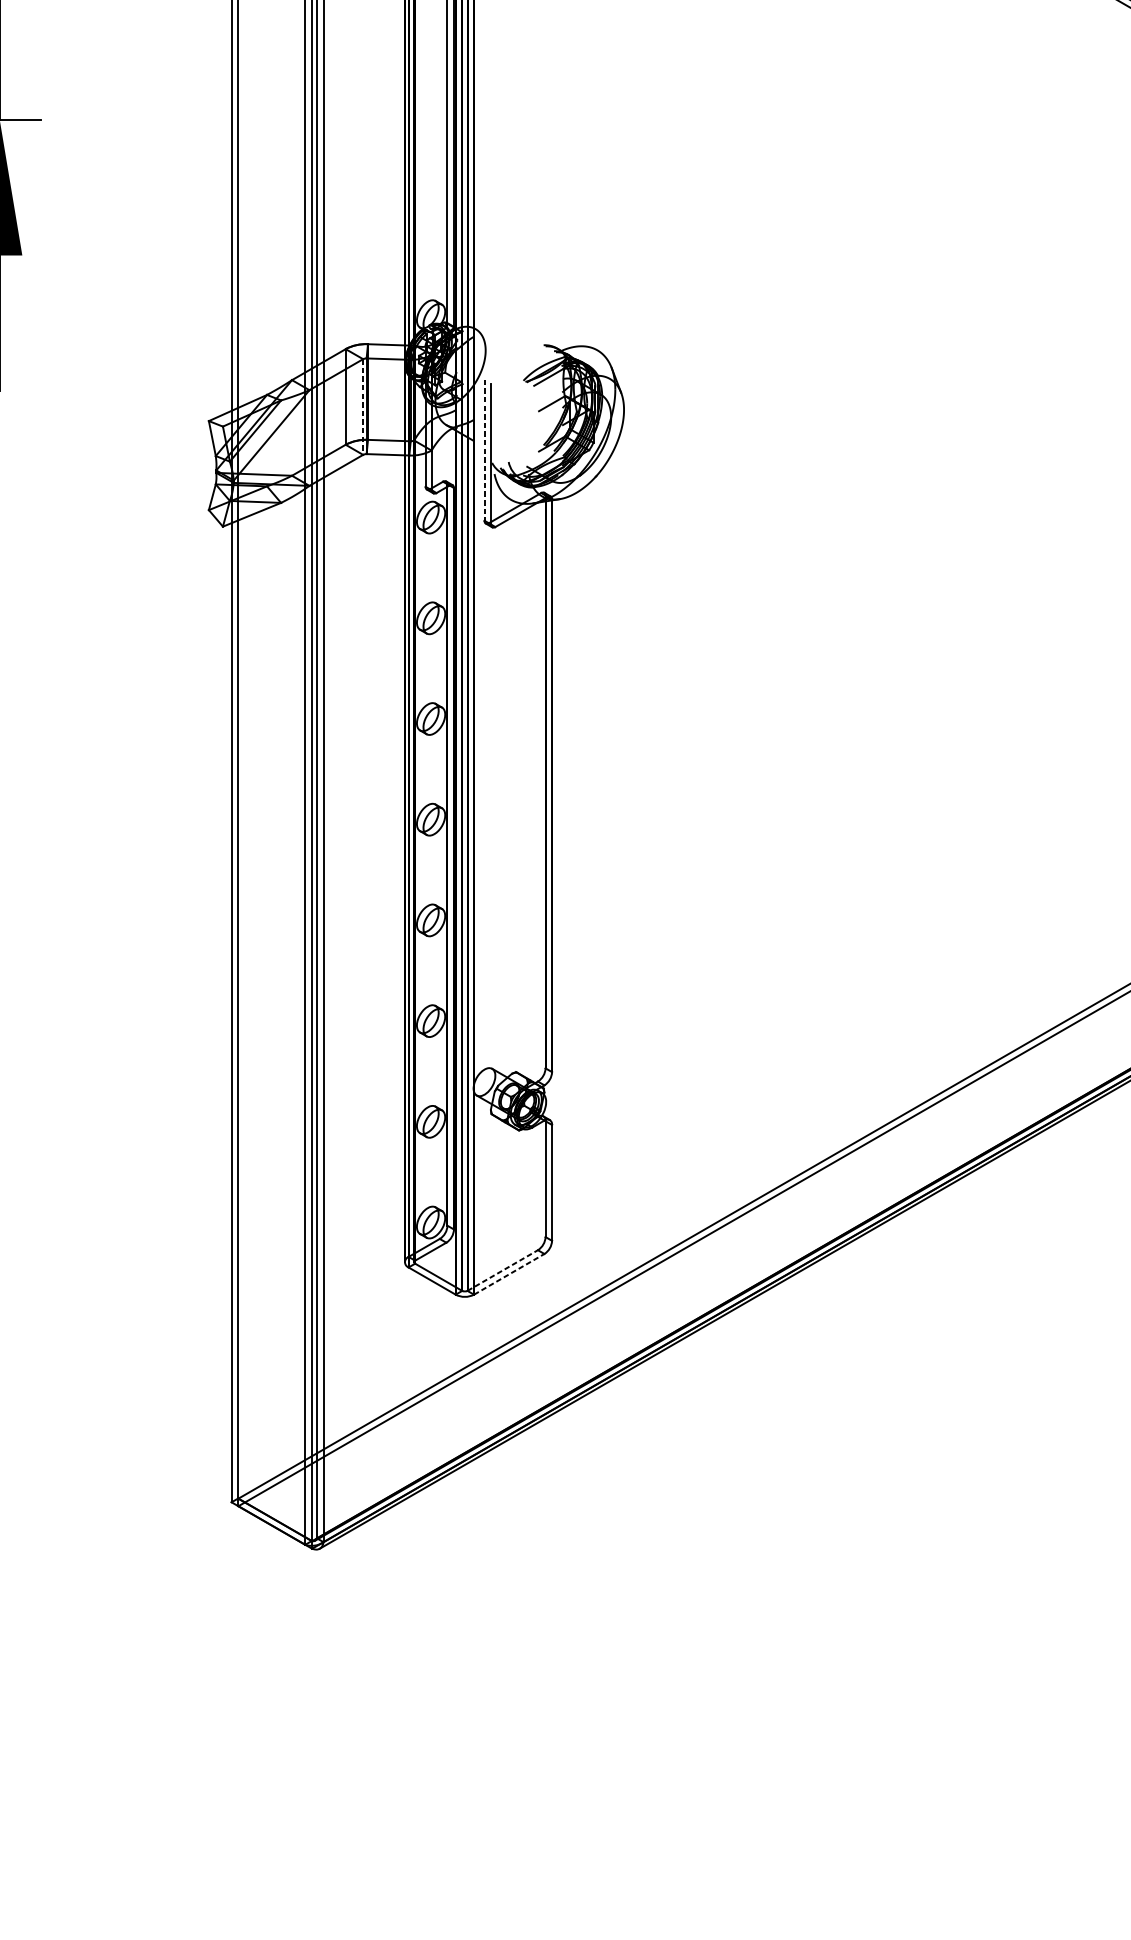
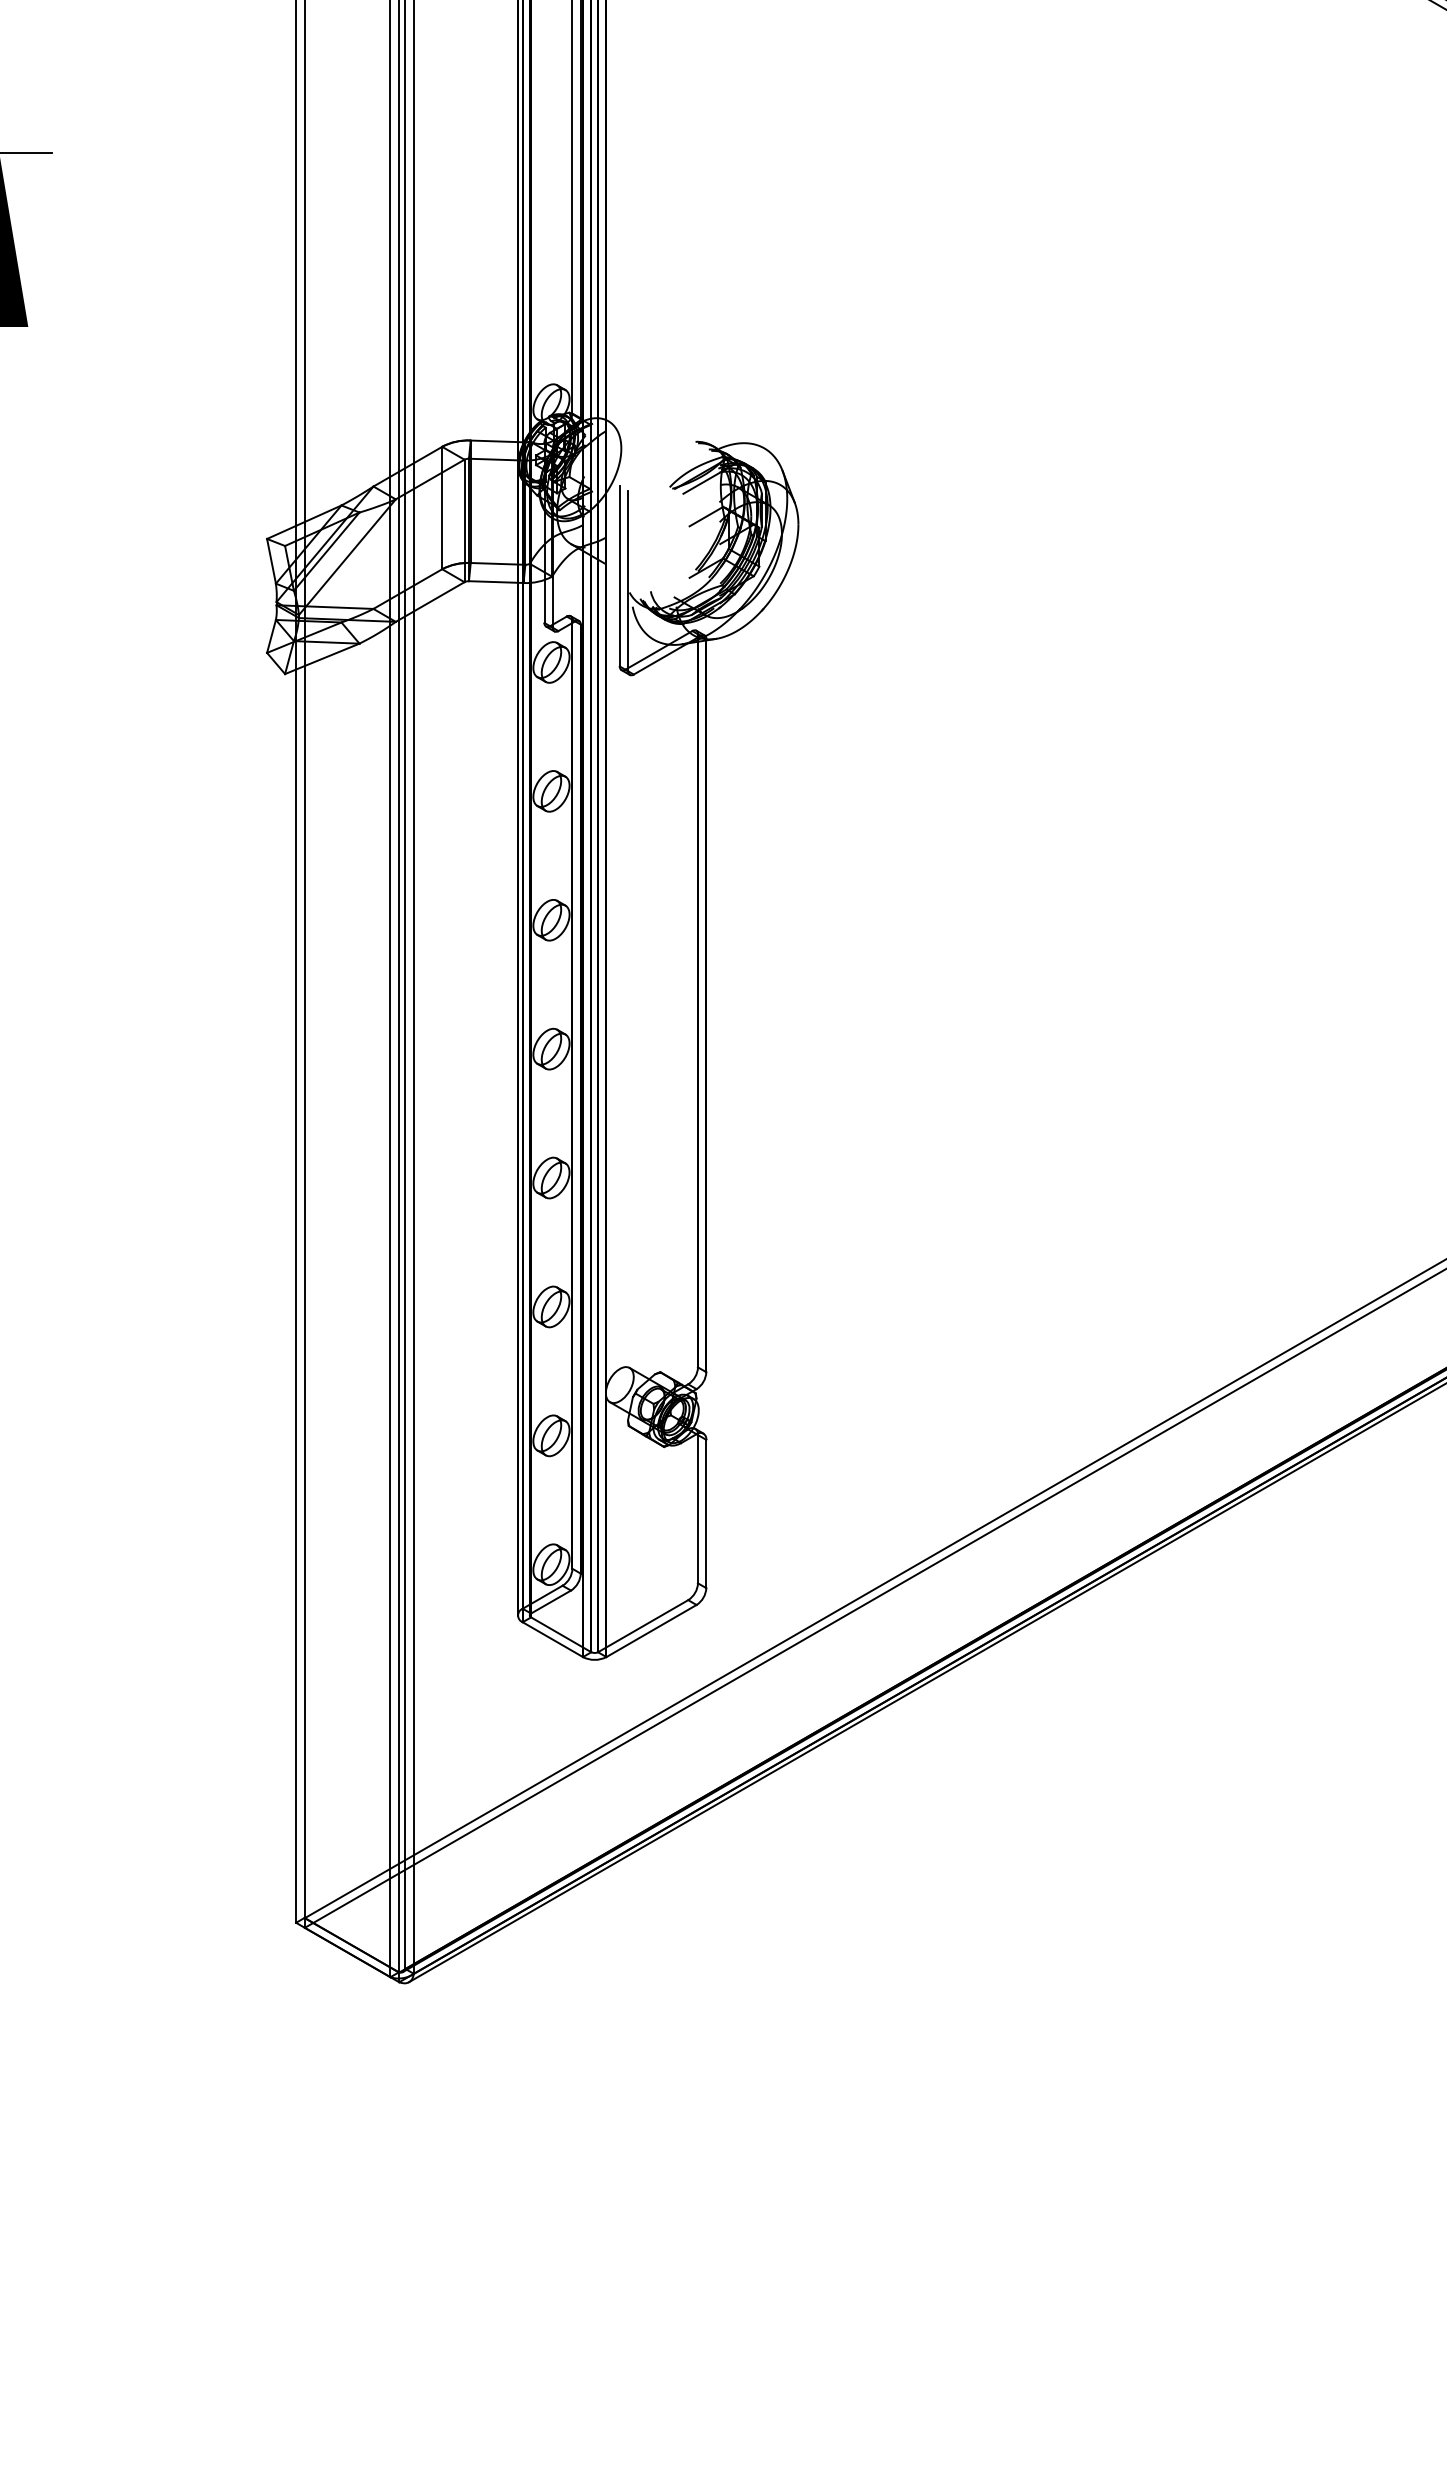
line: (363, 407) -> (464, 521), dashed -> solid
line: (484, 450) -> (619, 576), dashed -> solid
line: (502, 1270) -> (643, 1625), dashed -> solid
line: (509, 1273) -> (651, 1630), dashed -> solid

